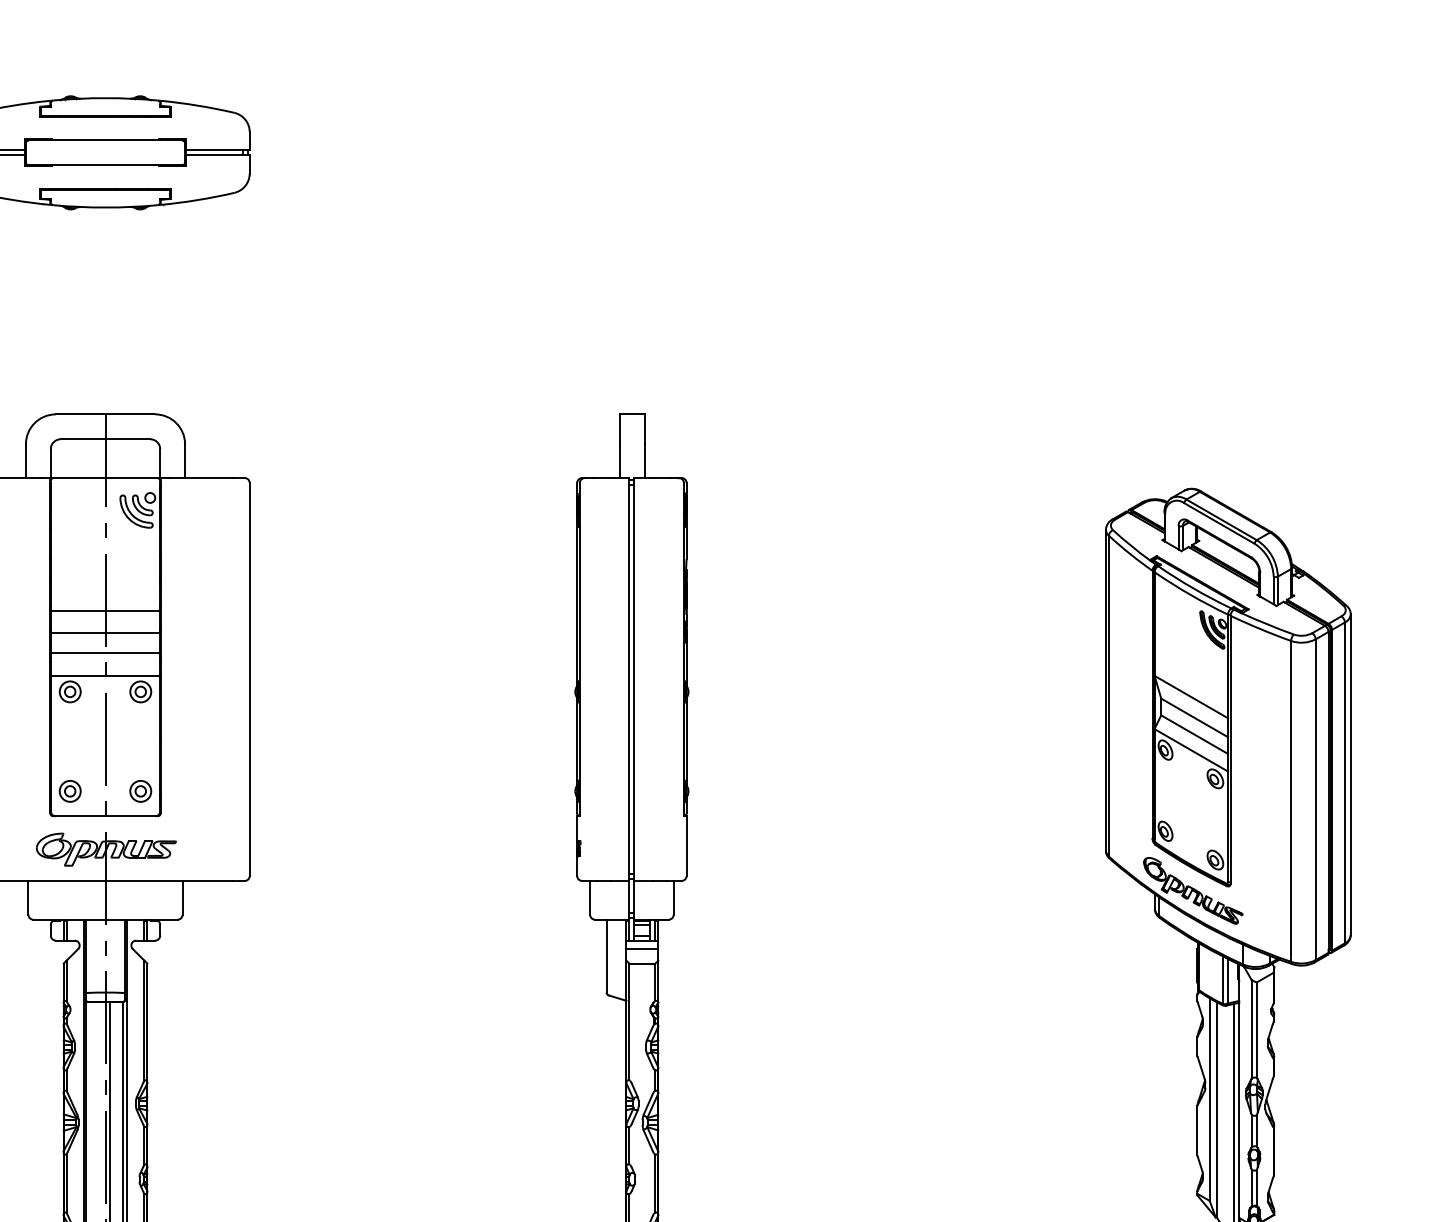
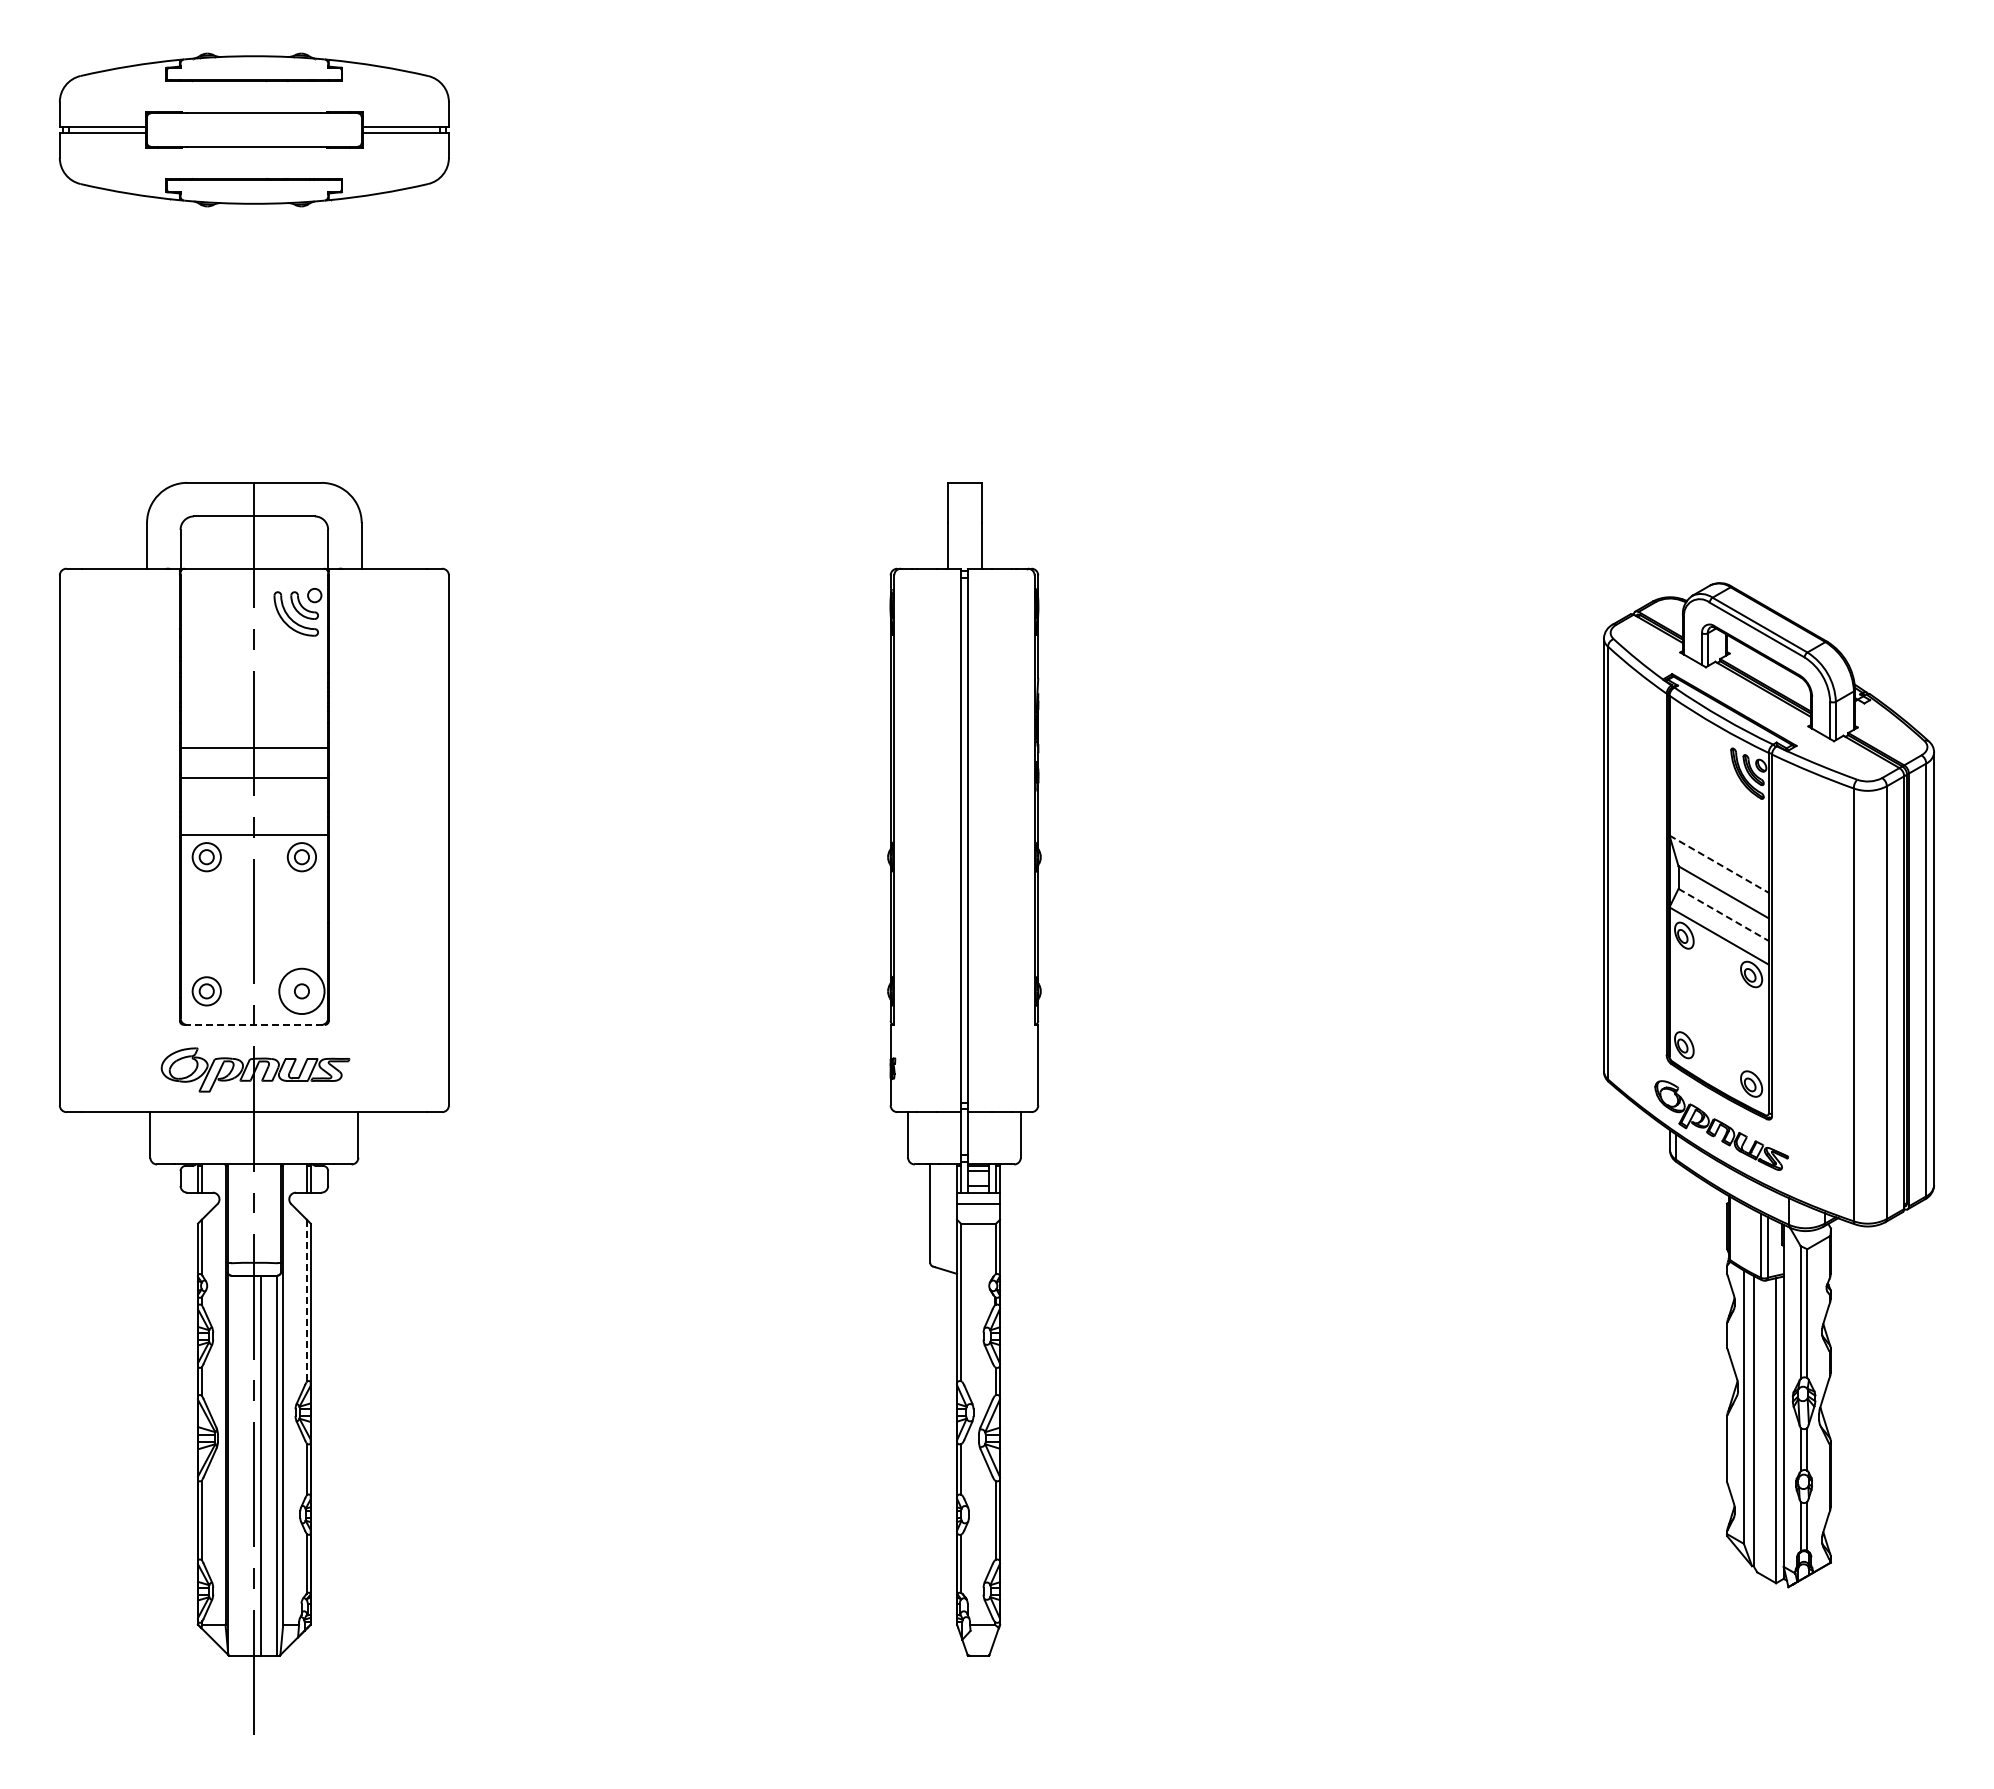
line: (105, 652) -> (254, 804), removed
line: (1191, 697) -> (1719, 864), solid -> dashed
line: (1195, 735) -> (1724, 915), solid -> dashed
circle: (140, 791) -> (301, 991), size x1.6
line: (105, 815) -> (254, 1024), solid -> dashed
line: (144, 1021) -> (306, 1301), solid -> dashed

